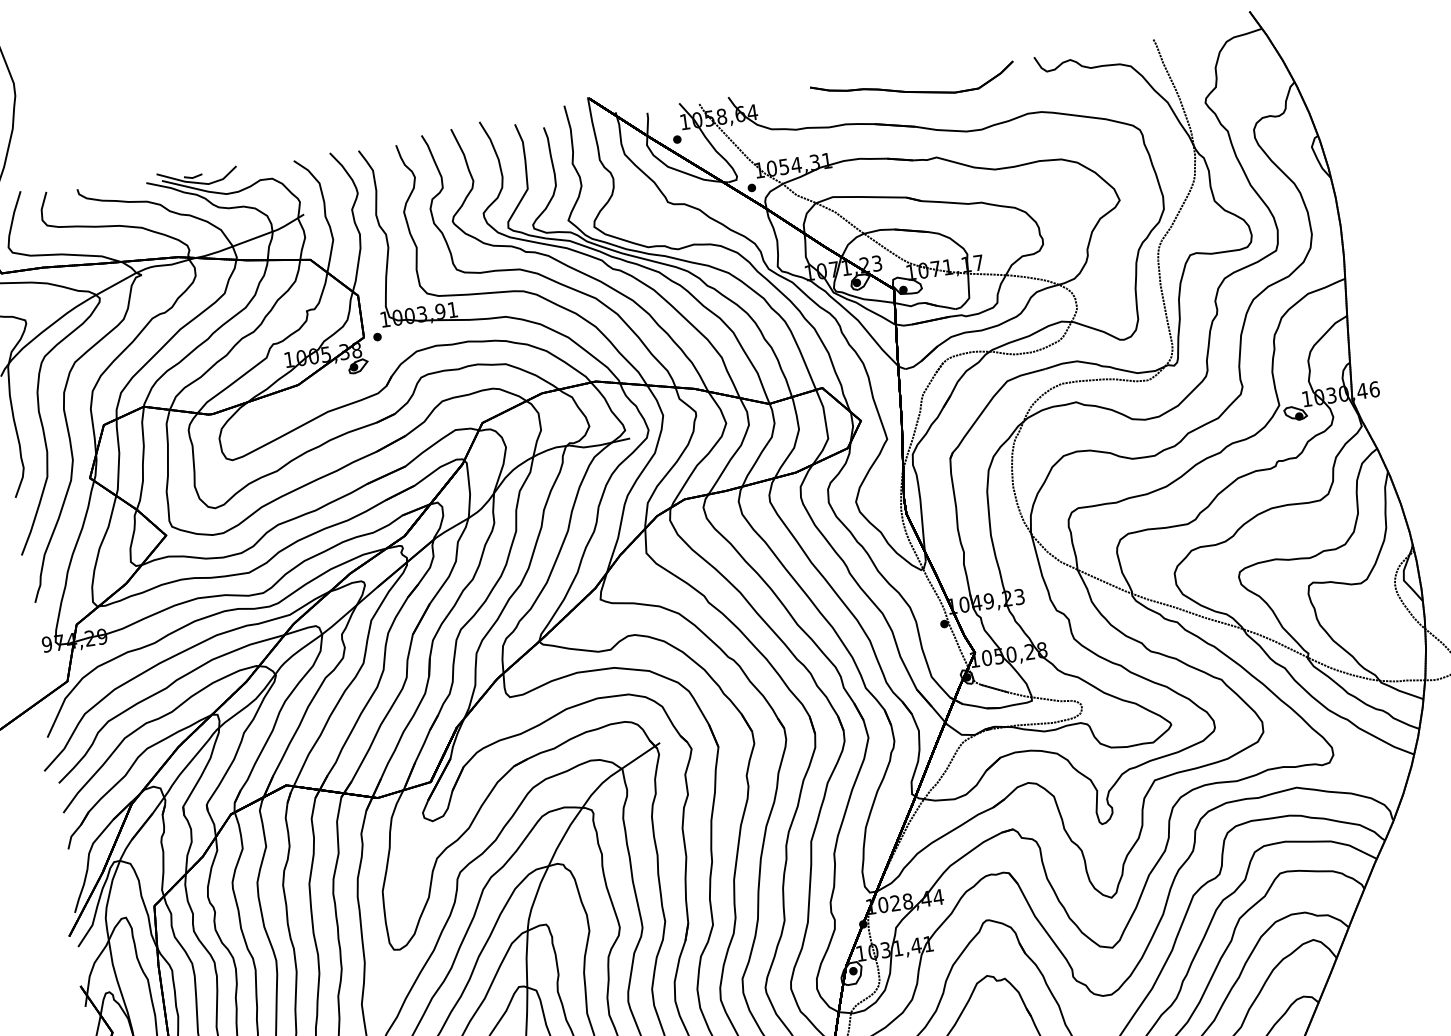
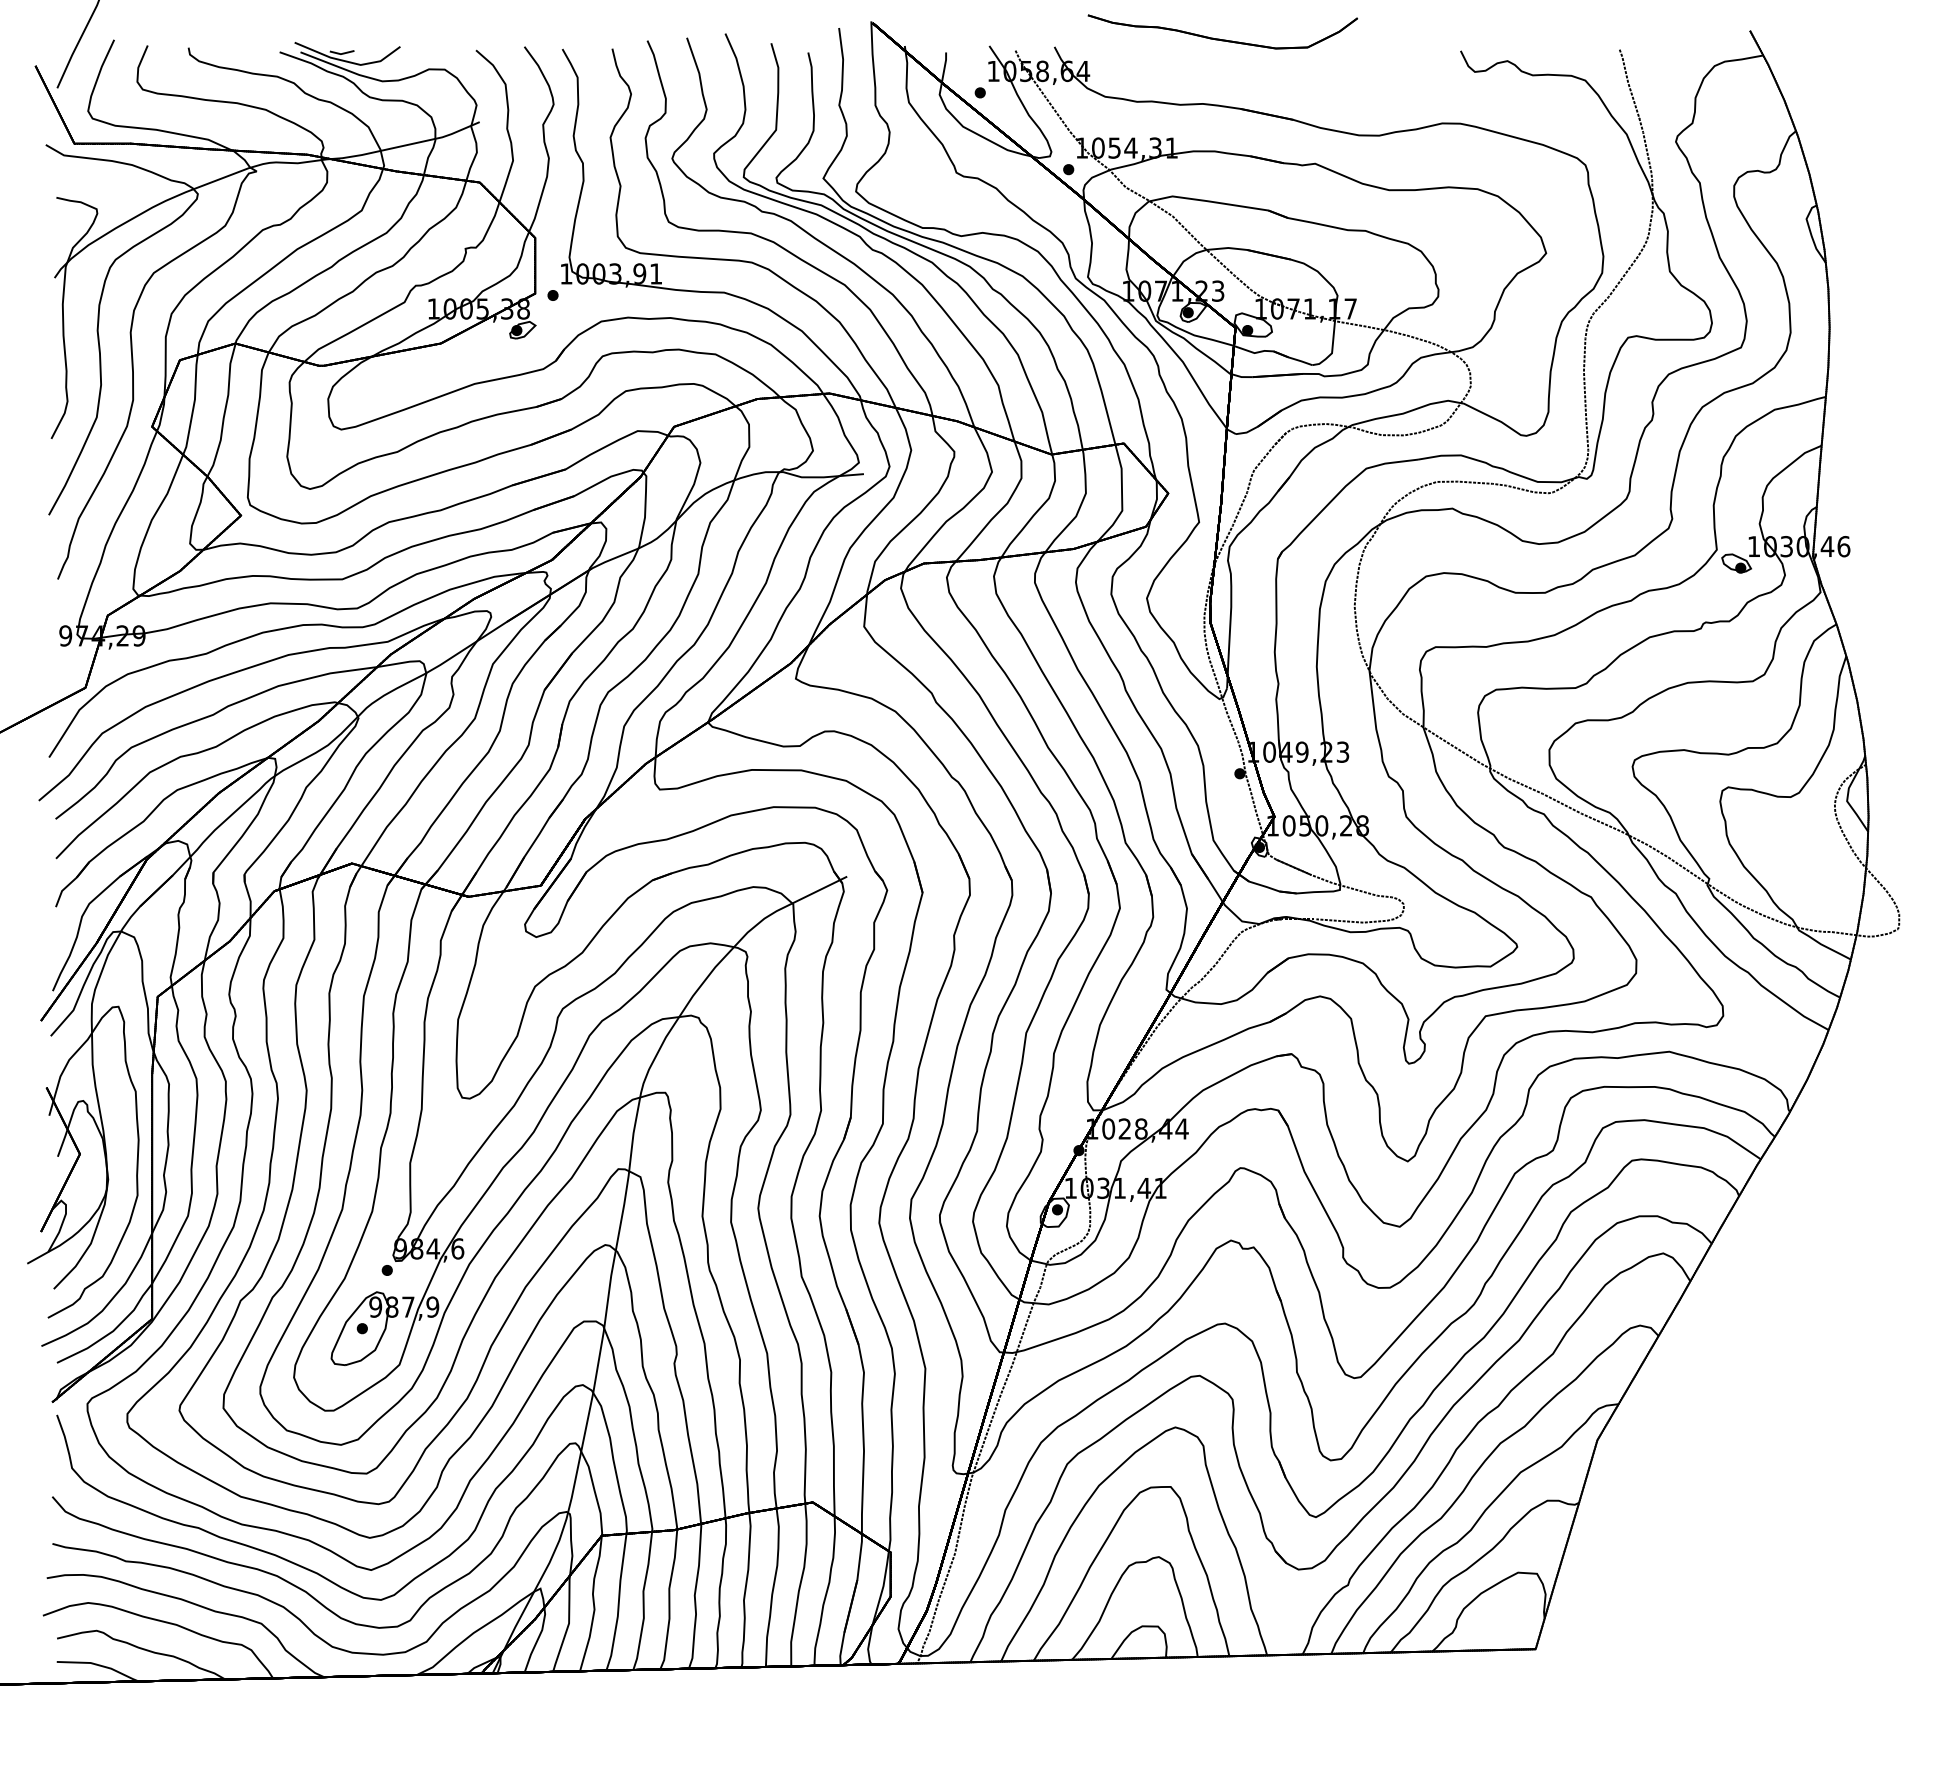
part: (911, 91) -> (1219, 38), moved

